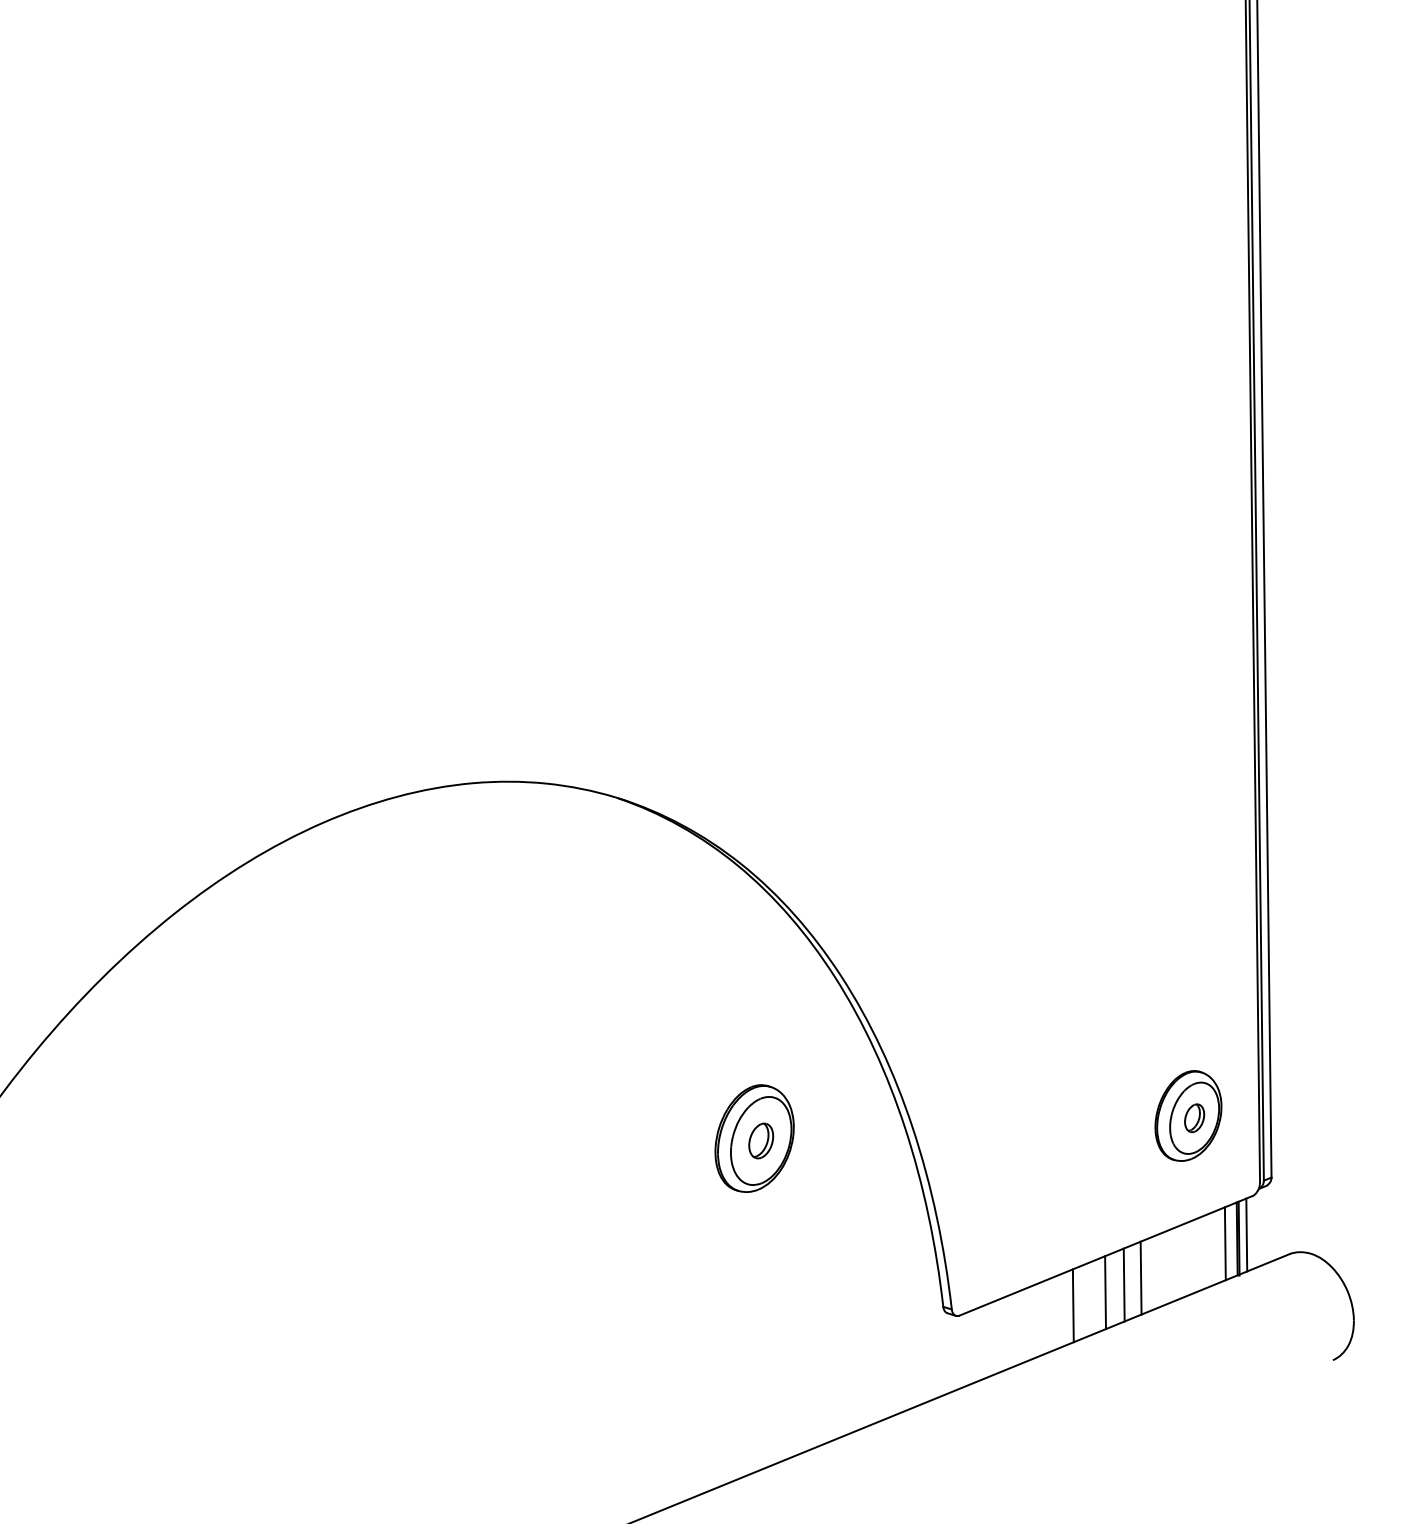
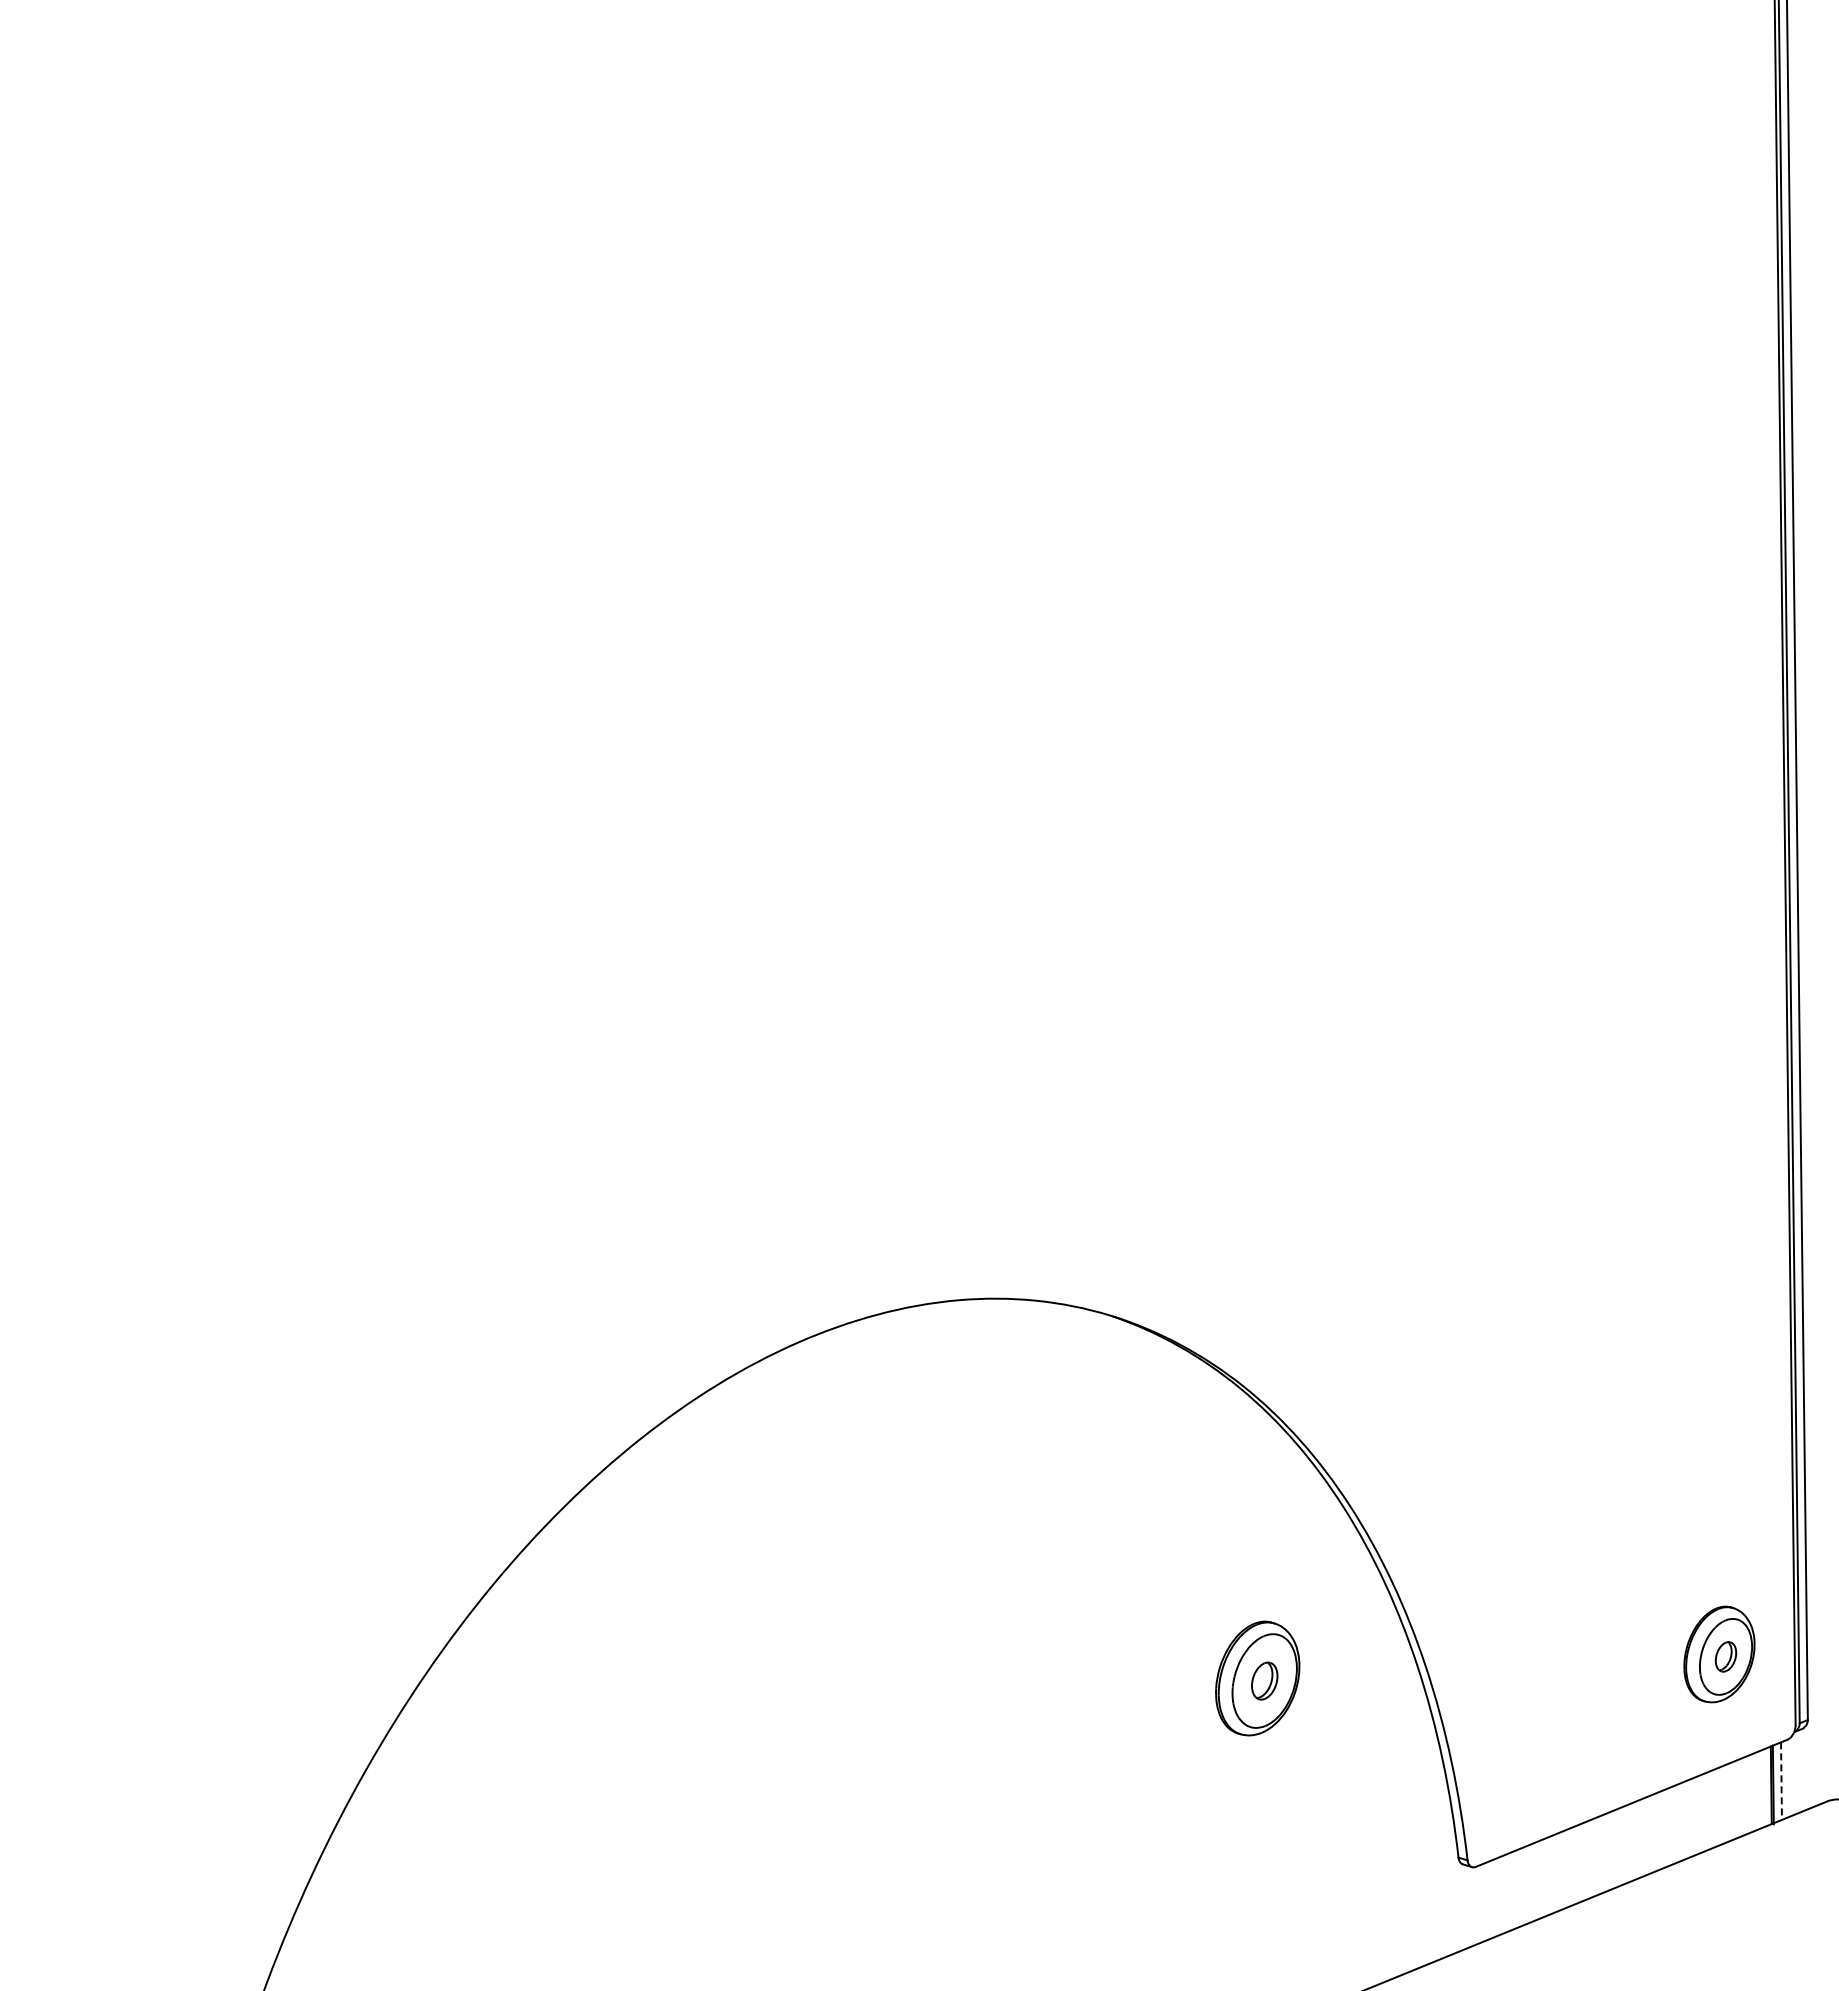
line: (1246, 1235) -> (1781, 1781), solid -> dashed
line: (1225, 1243) -> (1758, 1790), removed
line: (1140, 1277) -> (1668, 1826), removed
line: (1123, 1285) -> (1650, 1834), removed
line: (1104, 1292) -> (1630, 1842), removed
line: (1072, 1305) -> (1596, 1856), removed

